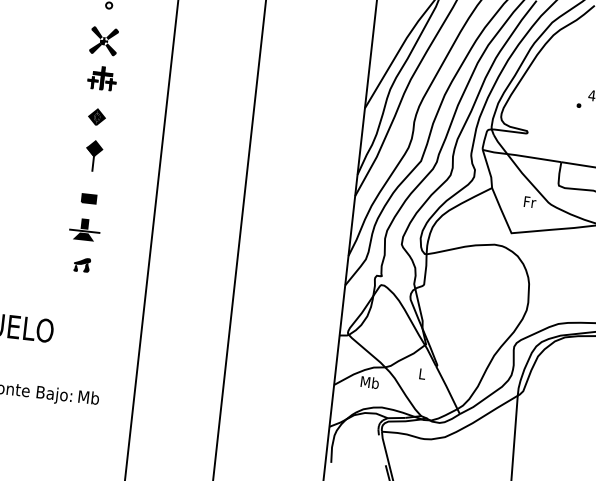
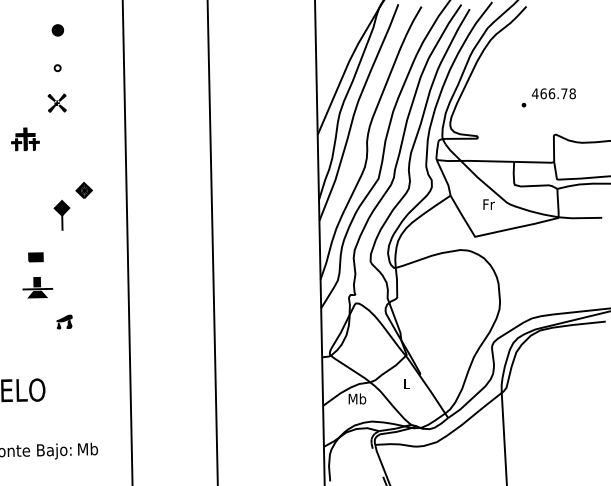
part: (103, 40) -> (56, 102), size x0.7
part: (102, 78) -> (25, 139), moved
part: (96, 117) -> (83, 190), moved
part: (88, 198) -> (35, 257), moved
part: (84, 229) -> (37, 287), moved

